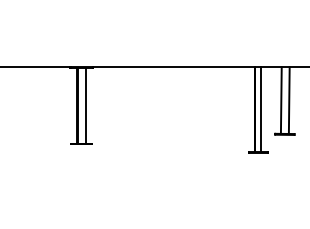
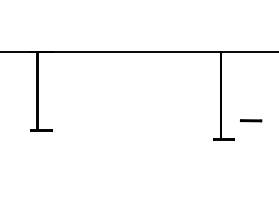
line: (280, 100) -> (246, 85), removed
line: (288, 100) -> (254, 85), removed
line: (85, 105) -> (45, 90), removed
line: (261, 109) -> (226, 95), removed

